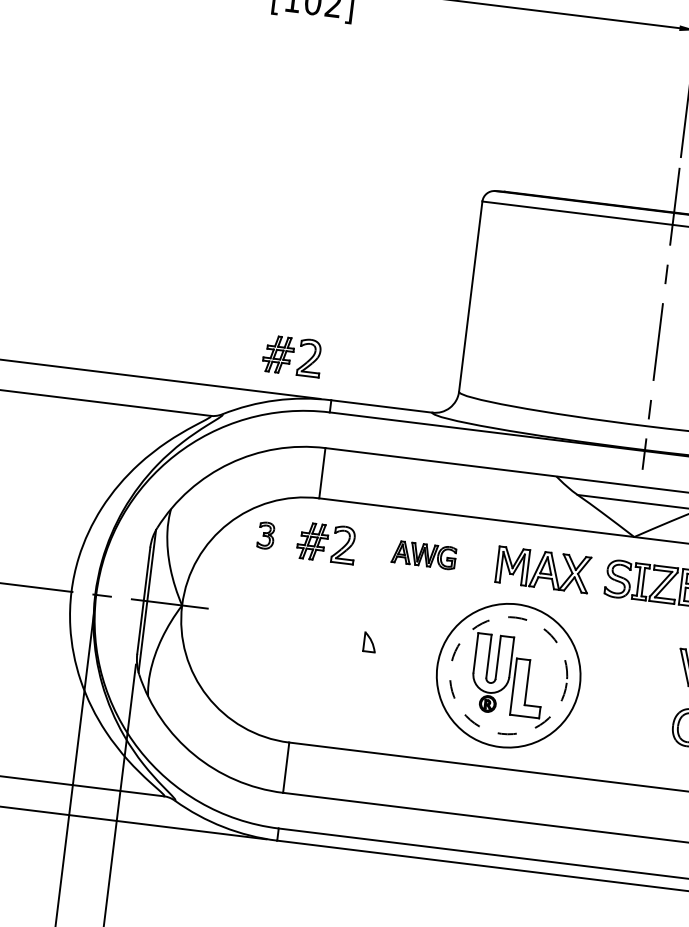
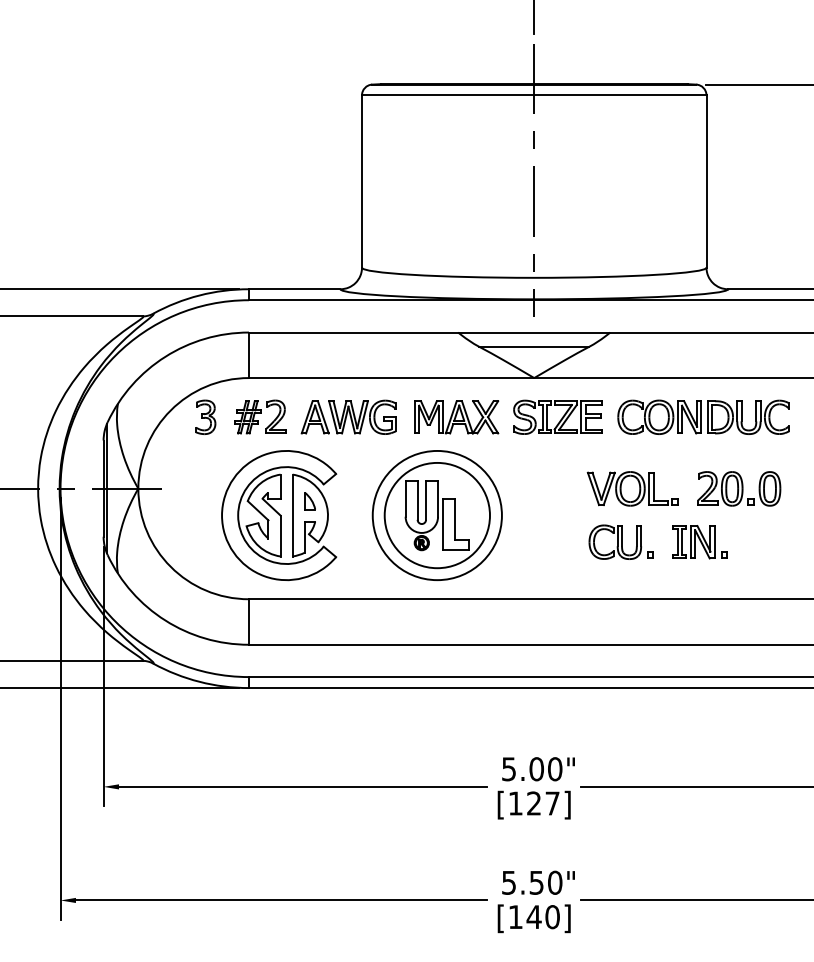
part: (292, 355) -> (209, 253), removed
part: (266, 534) -> (205, 416), size x1.43
part: (423, 554) -> (348, 416), size x1.67
part: (334, 654) -> (279, 515), added
circle: (508, 675) -> (437, 515), dashed -> solid

